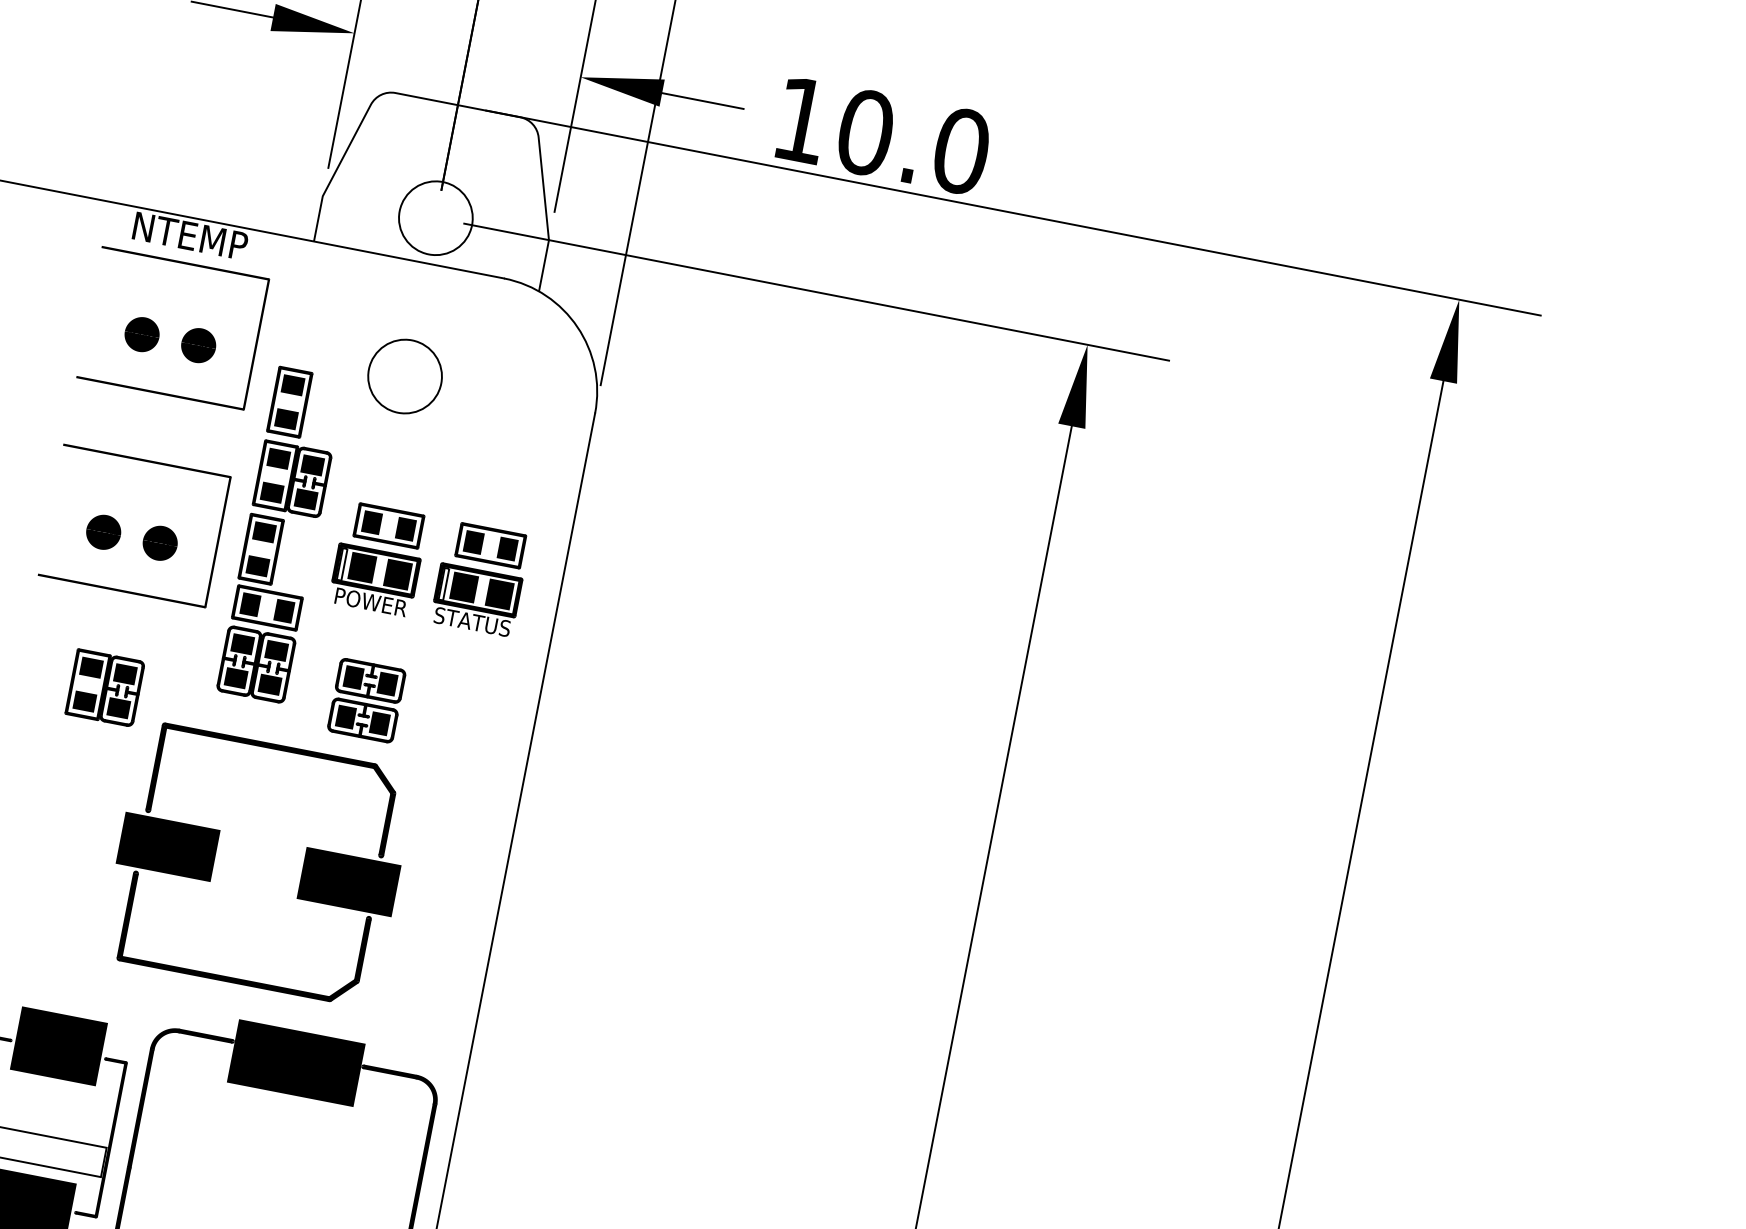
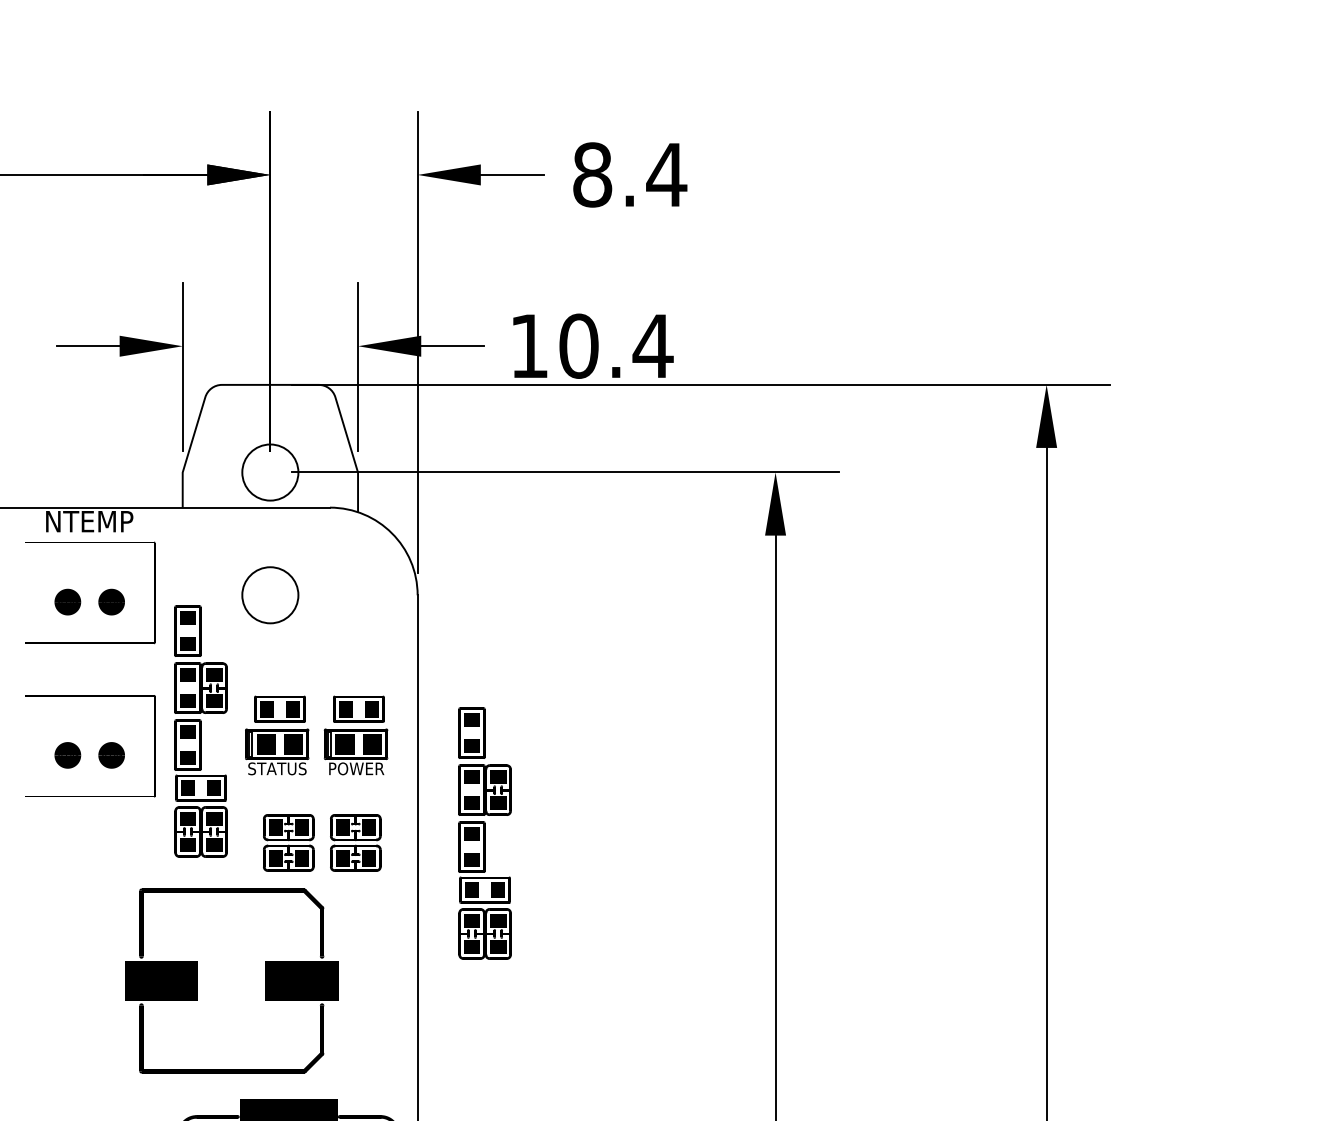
text: (960, 150) -> (652, 345), 10.0 -> 10.4
text: (370, 601) -> (277, 768), POWER -> STATUS
text: (472, 621) -> (356, 768), STATUS -> POWER
part: (105, 688) -> (91, 871), removed
part: (452, 716) -> (355, 842), added
part: (621, 737) -> (484, 833), added

